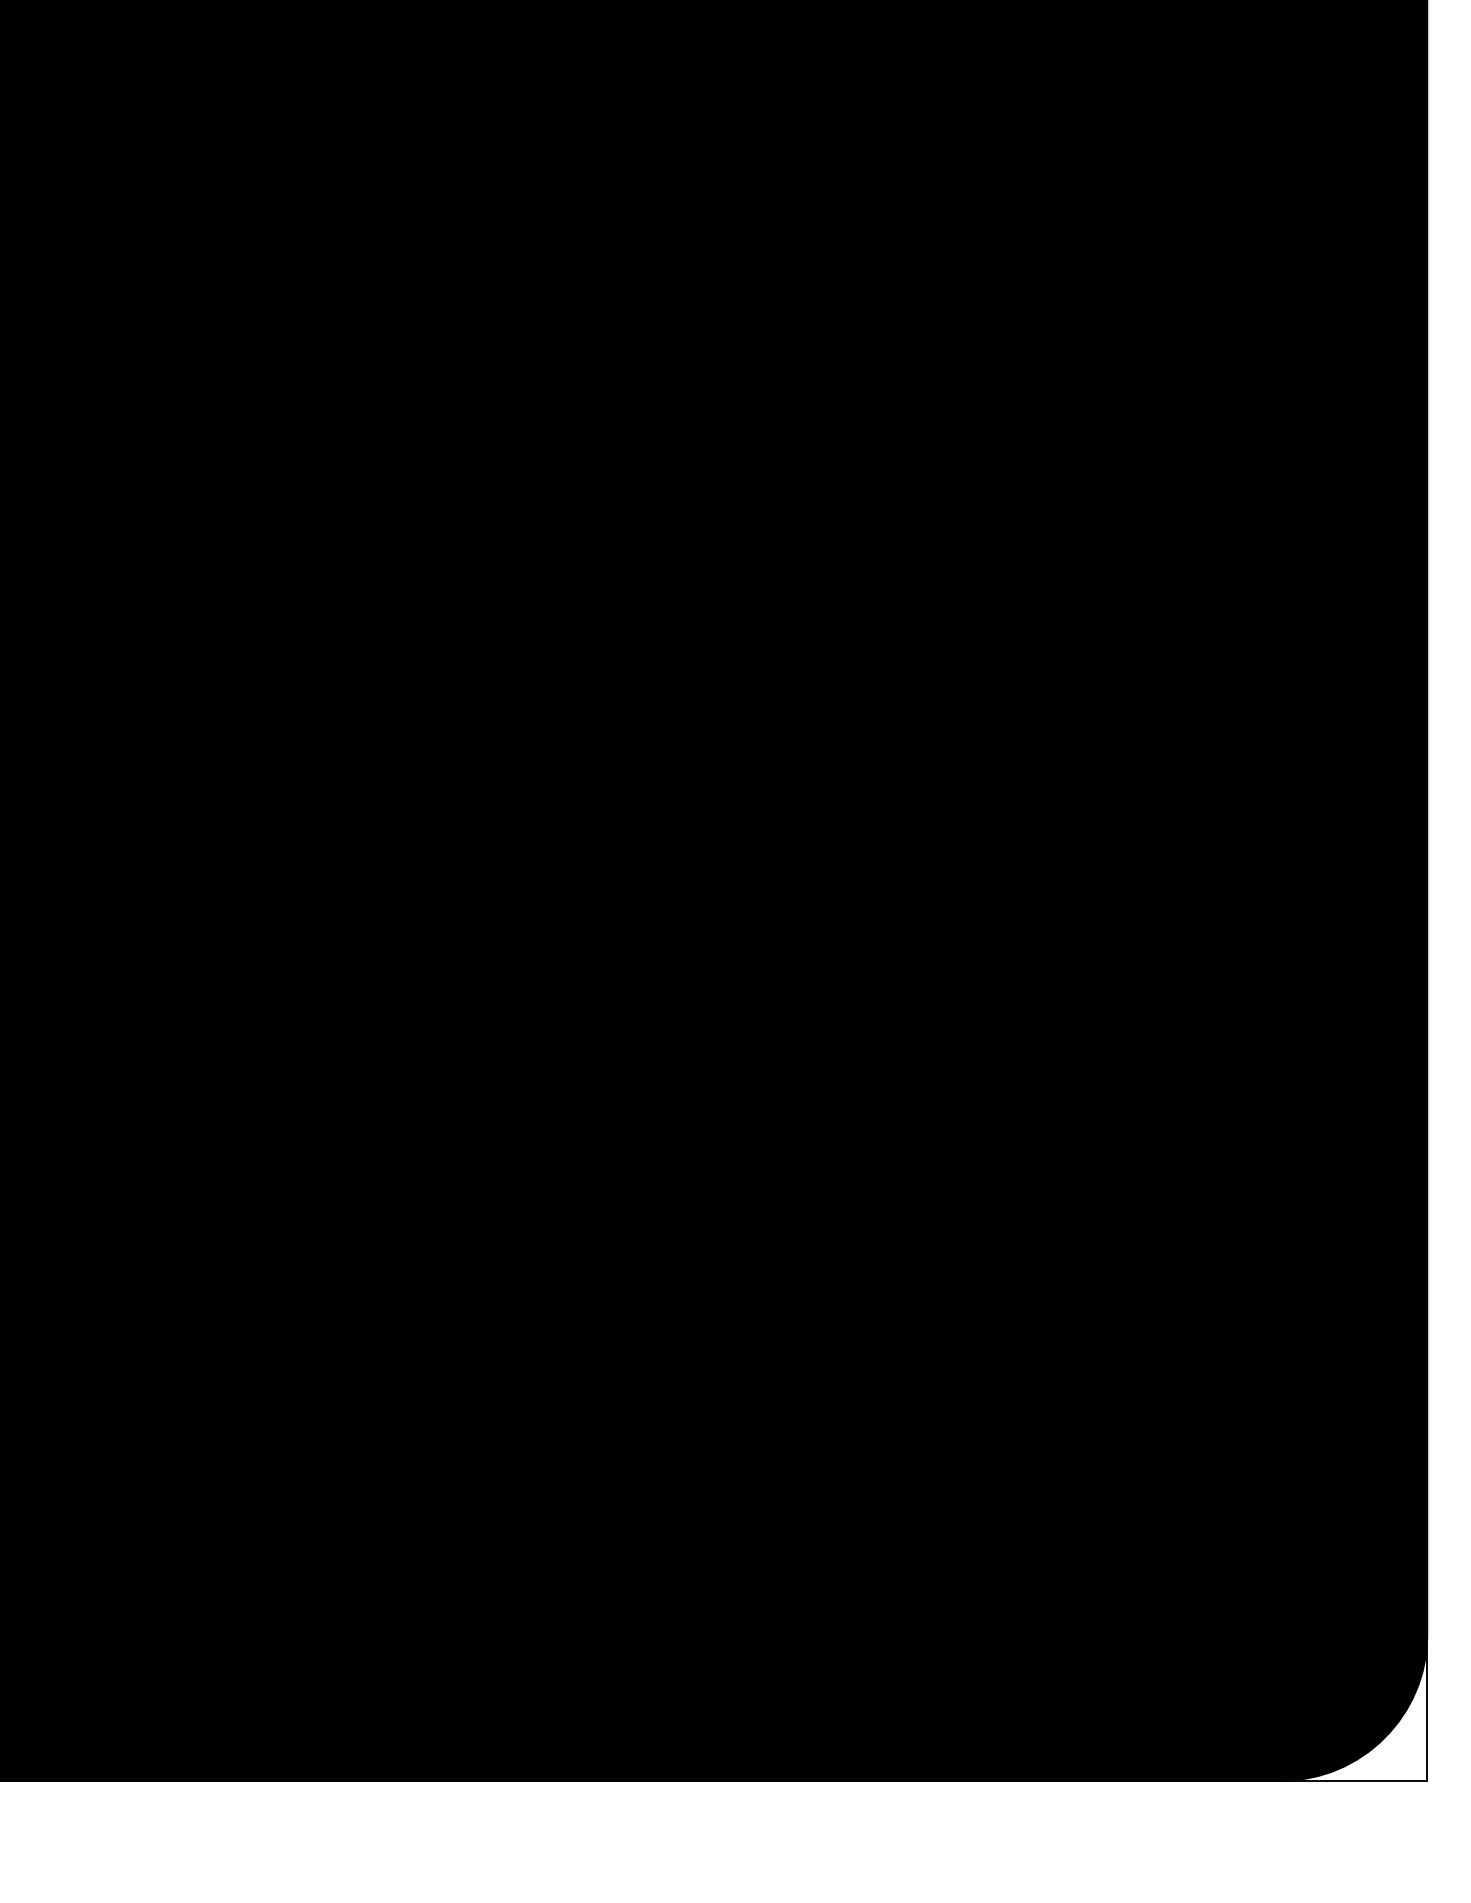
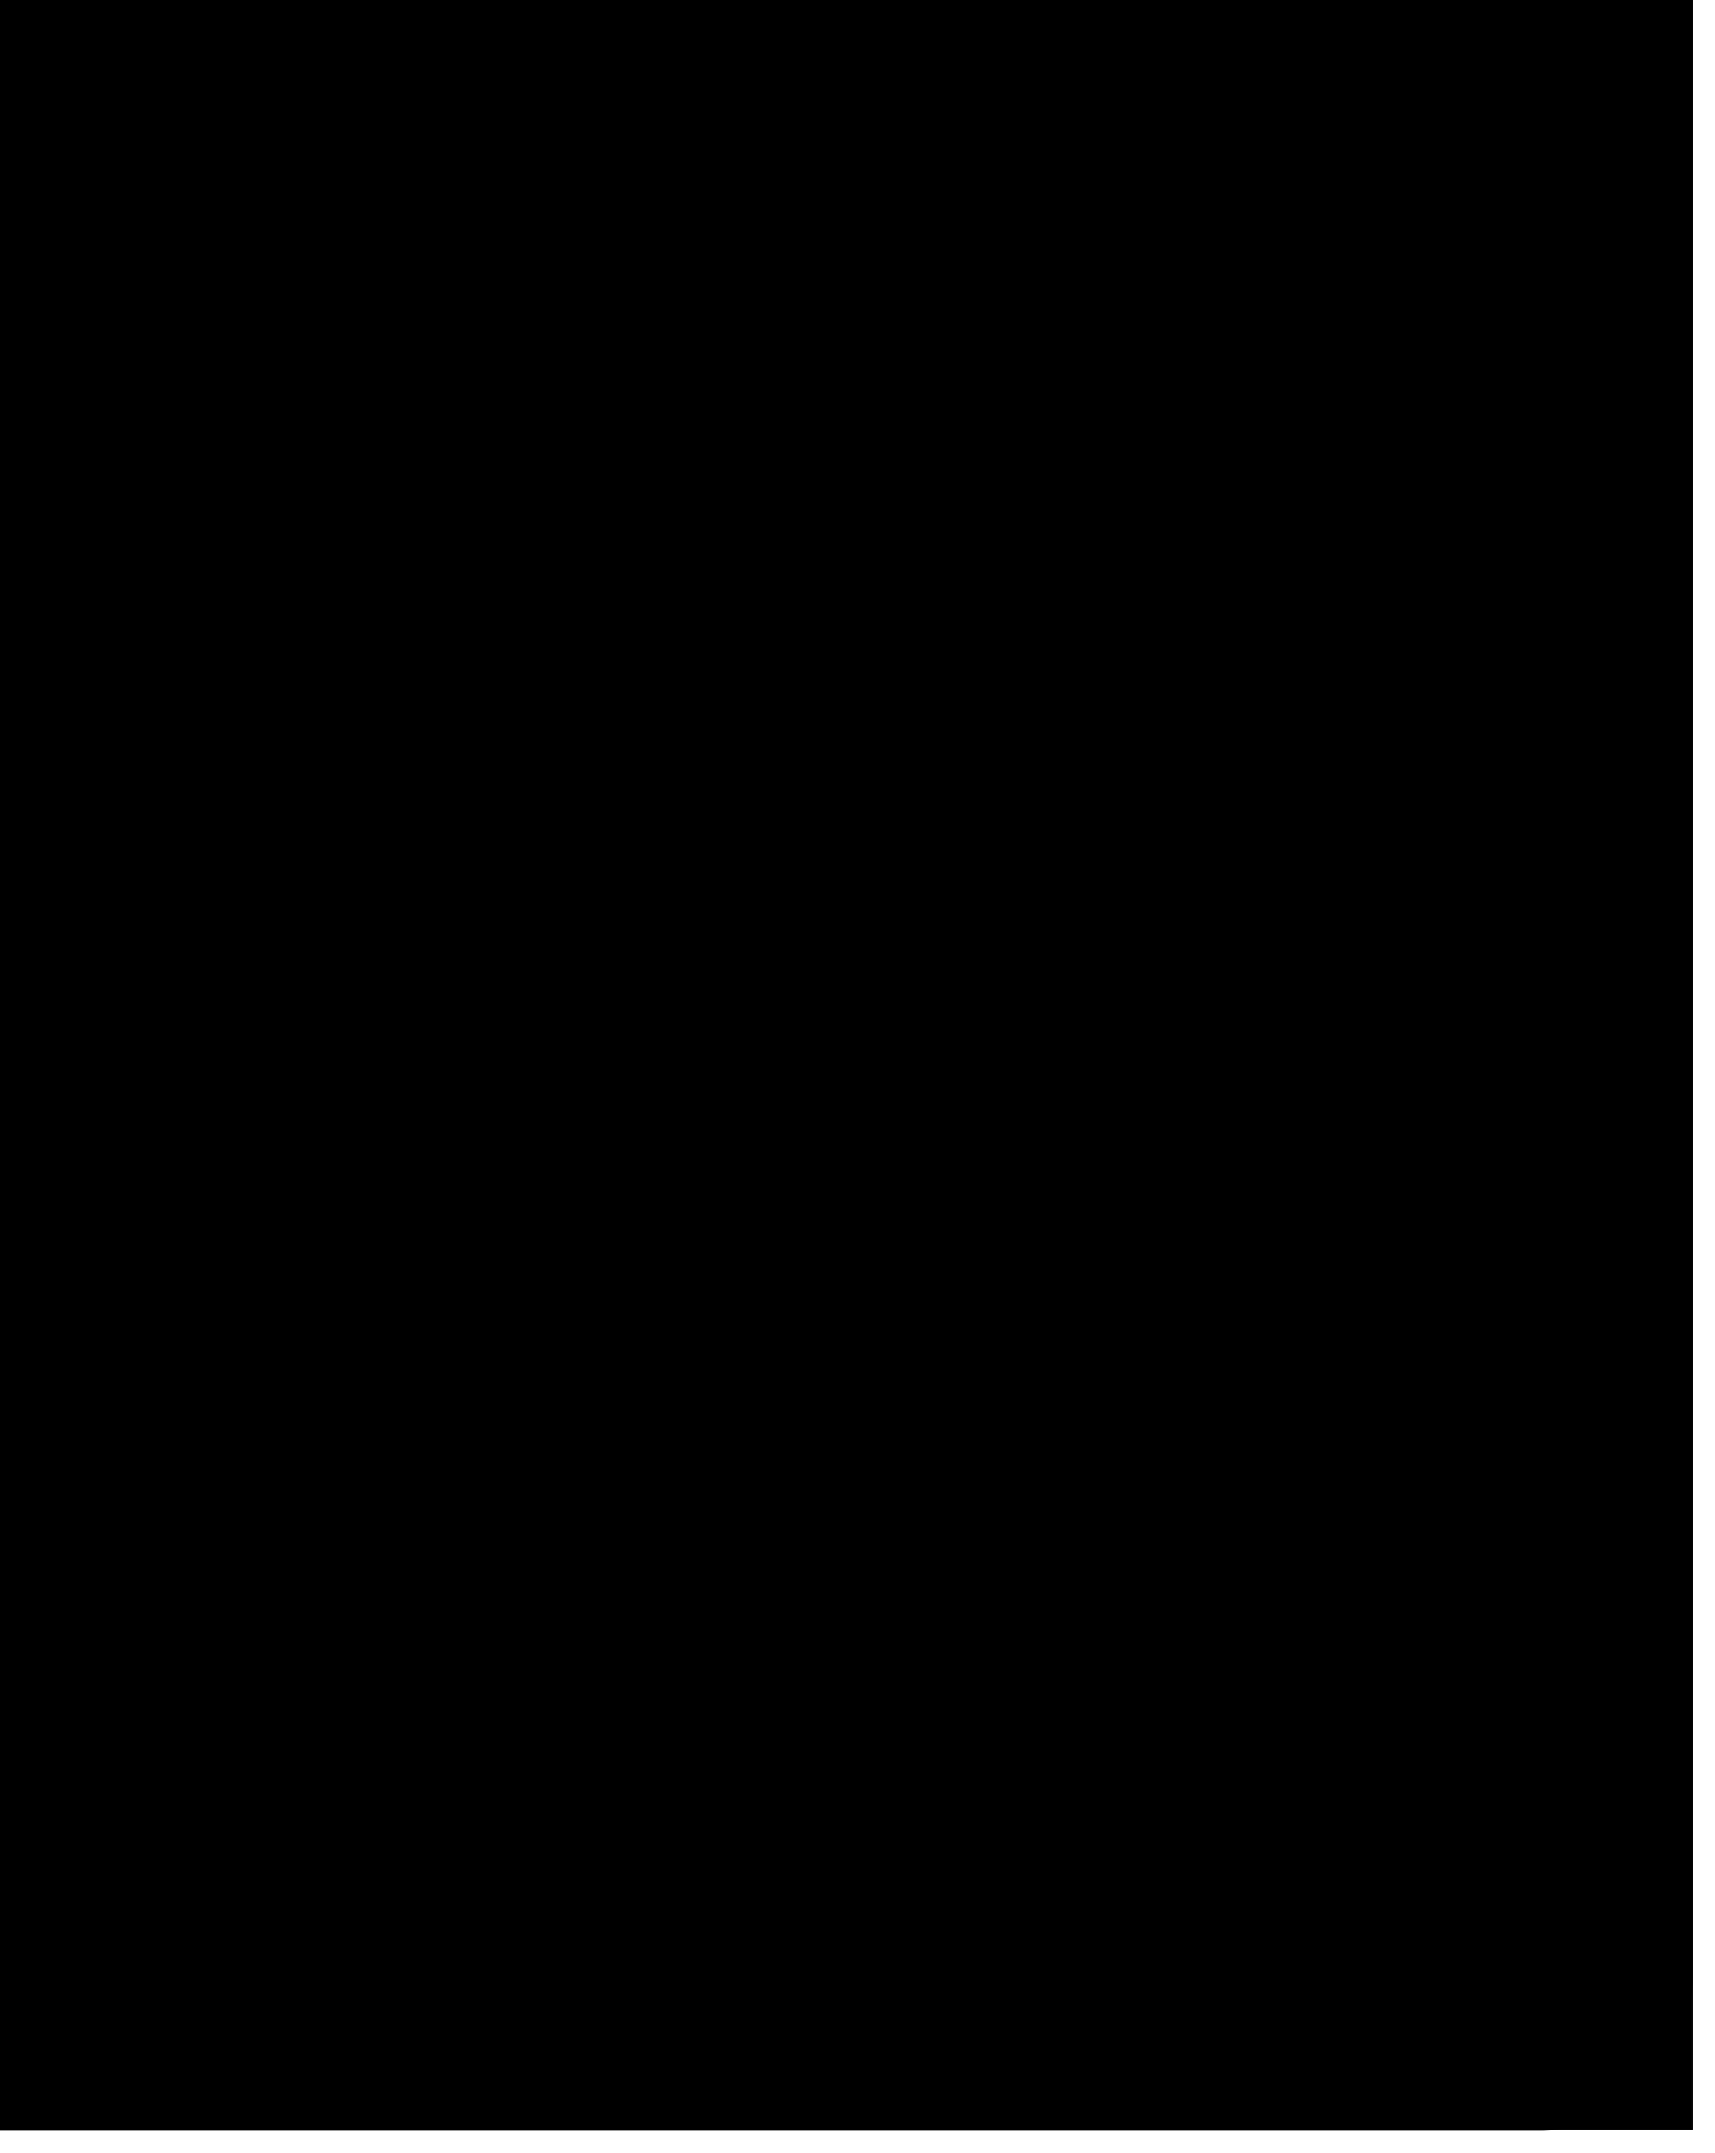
fill: (1354, 1707) -> (1615, 2053), added

